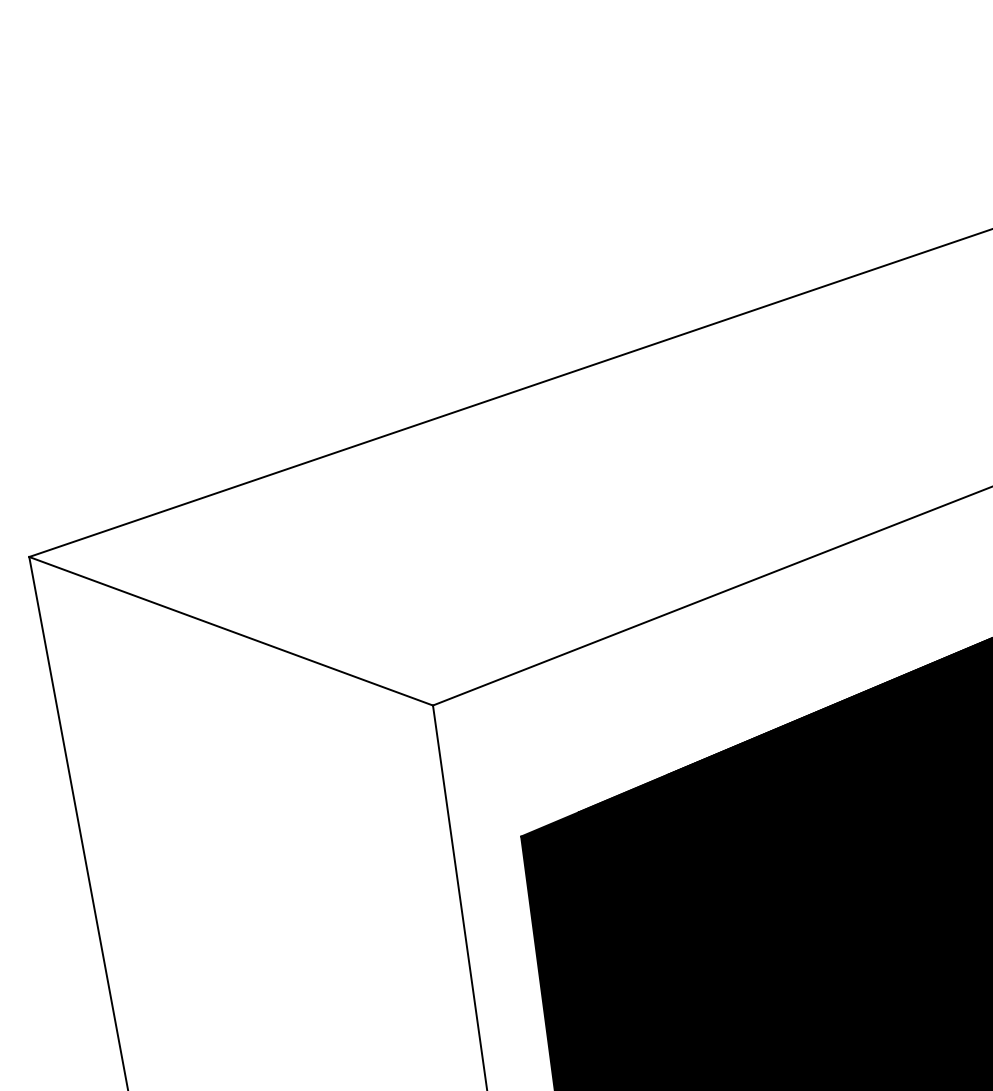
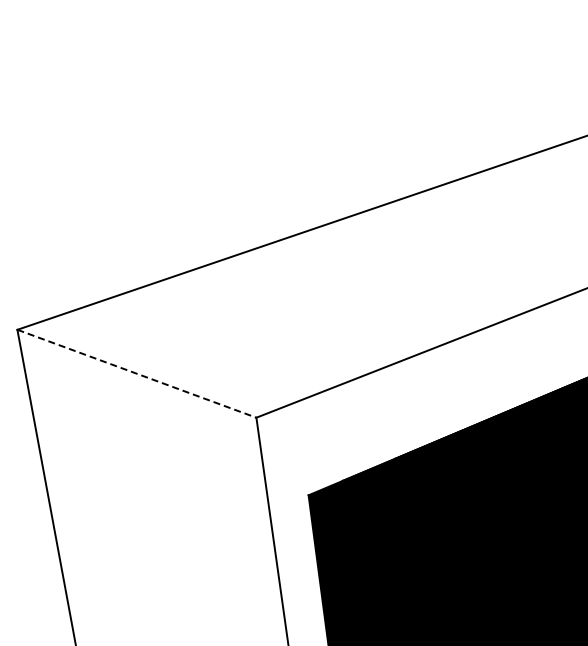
line: (232, 630) -> (137, 373), solid -> dashed

